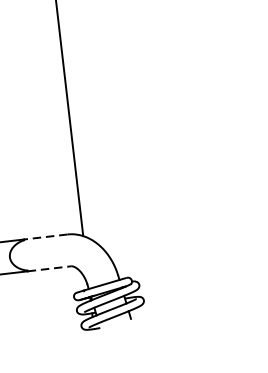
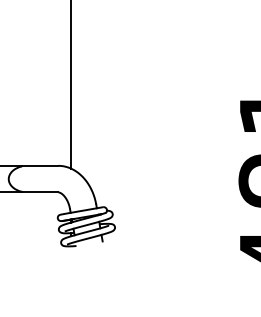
line: (44, 236) -> (39, 165), dashed -> solid
line: (49, 268) -> (40, 192), dashed -> solid

